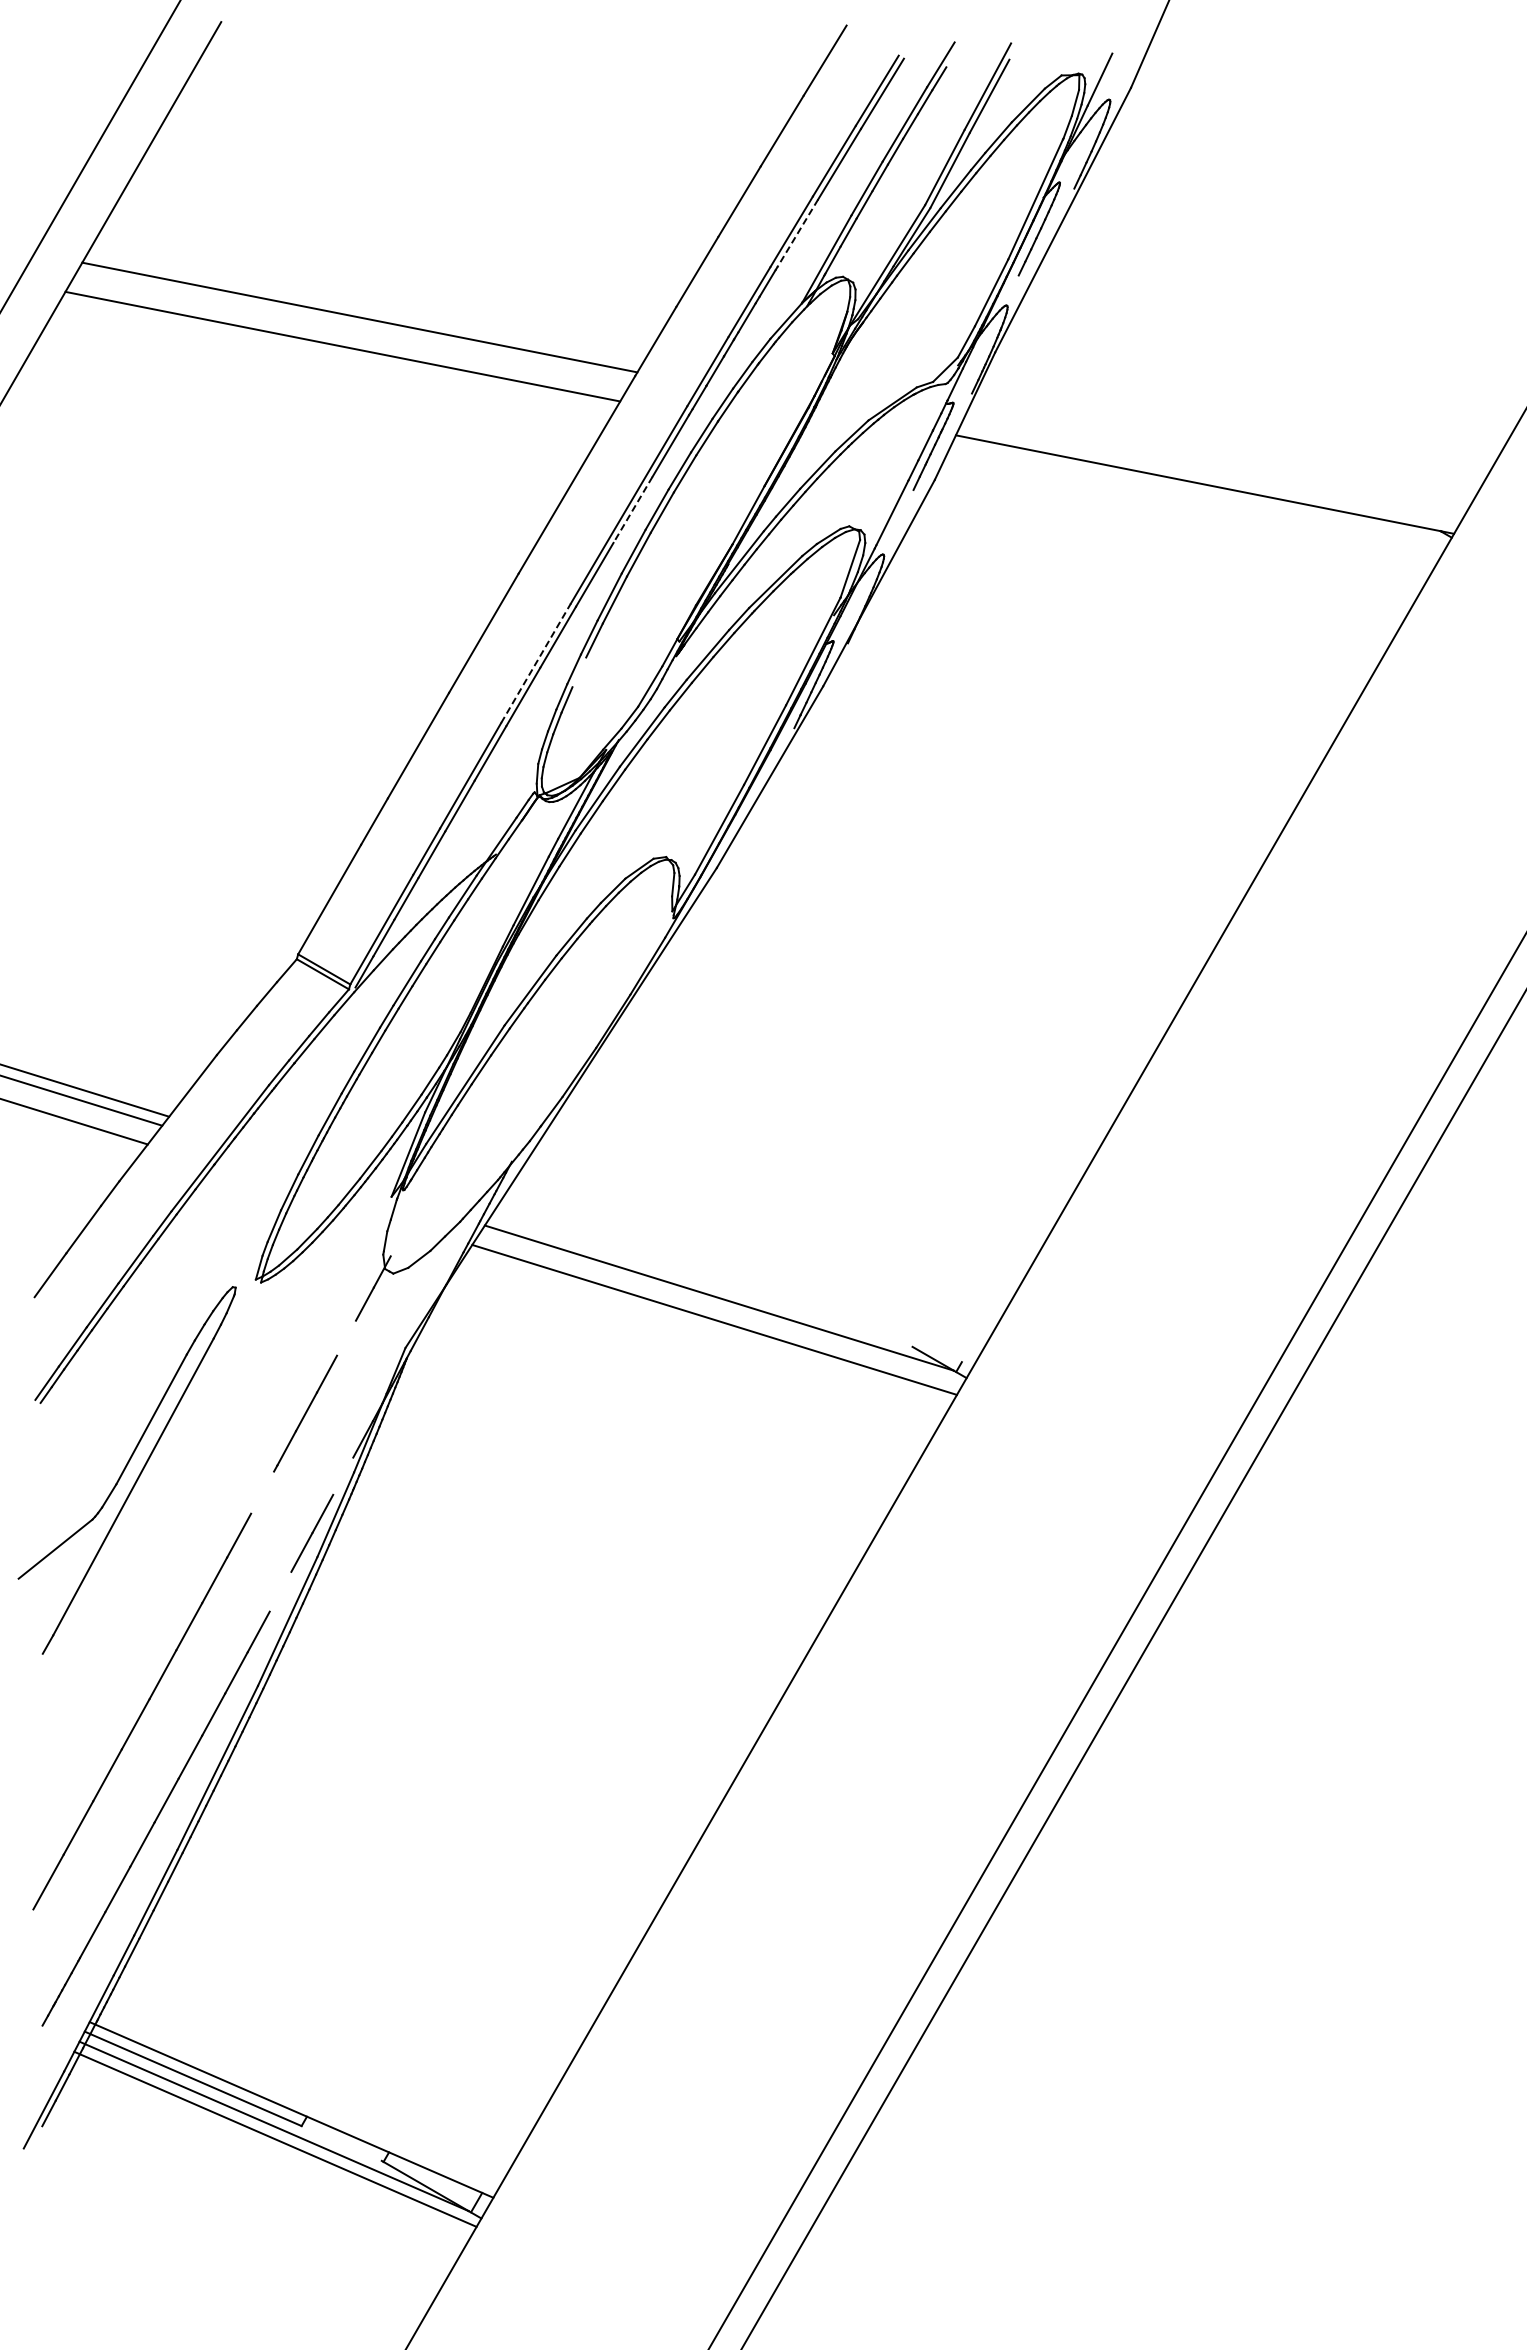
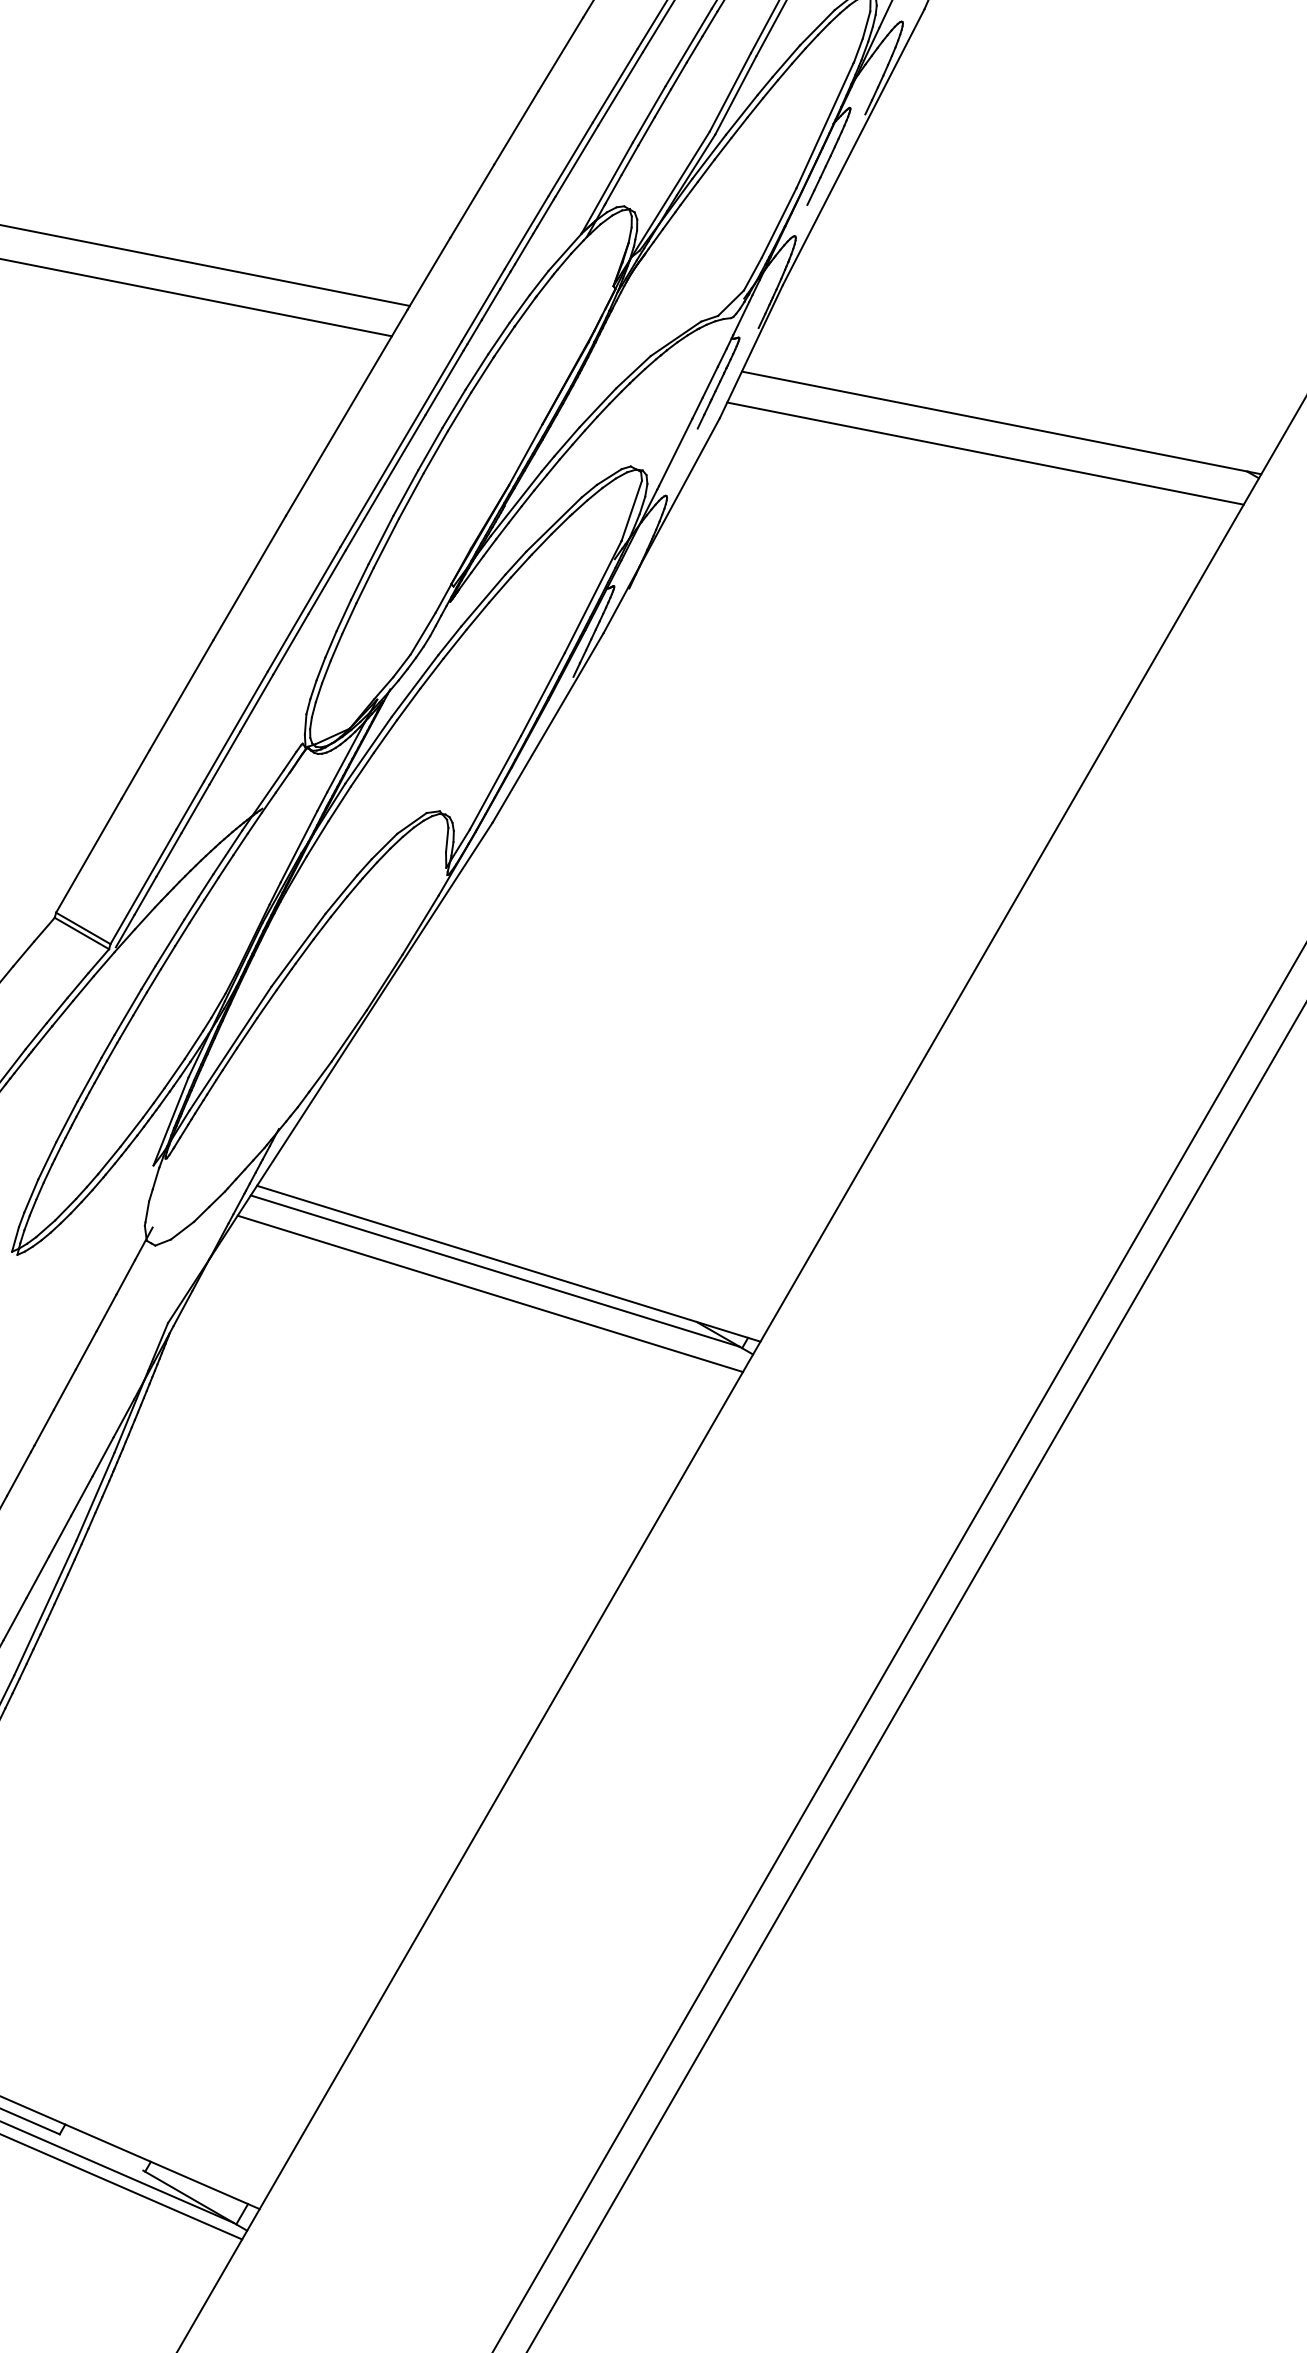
line: (797, 233) -> (576, 161), dashed -> solid
line: (632, 510) -> (404, 449), dashed -> solid
line: (1189, 514) -> (985, 454), added
line: (536, 662) -> (304, 608), dashed -> solid
line: (579, 672) -> (349, 618), added
line: (731, 1290) -> (507, 1263), added
line: (346, 1337) -> (106, 1312), added
line: (343, 1475) -> (103, 1456), added
line: (262, 1492) -> (18, 1473), added
line: (280, 1591) -> (37, 1577), added

